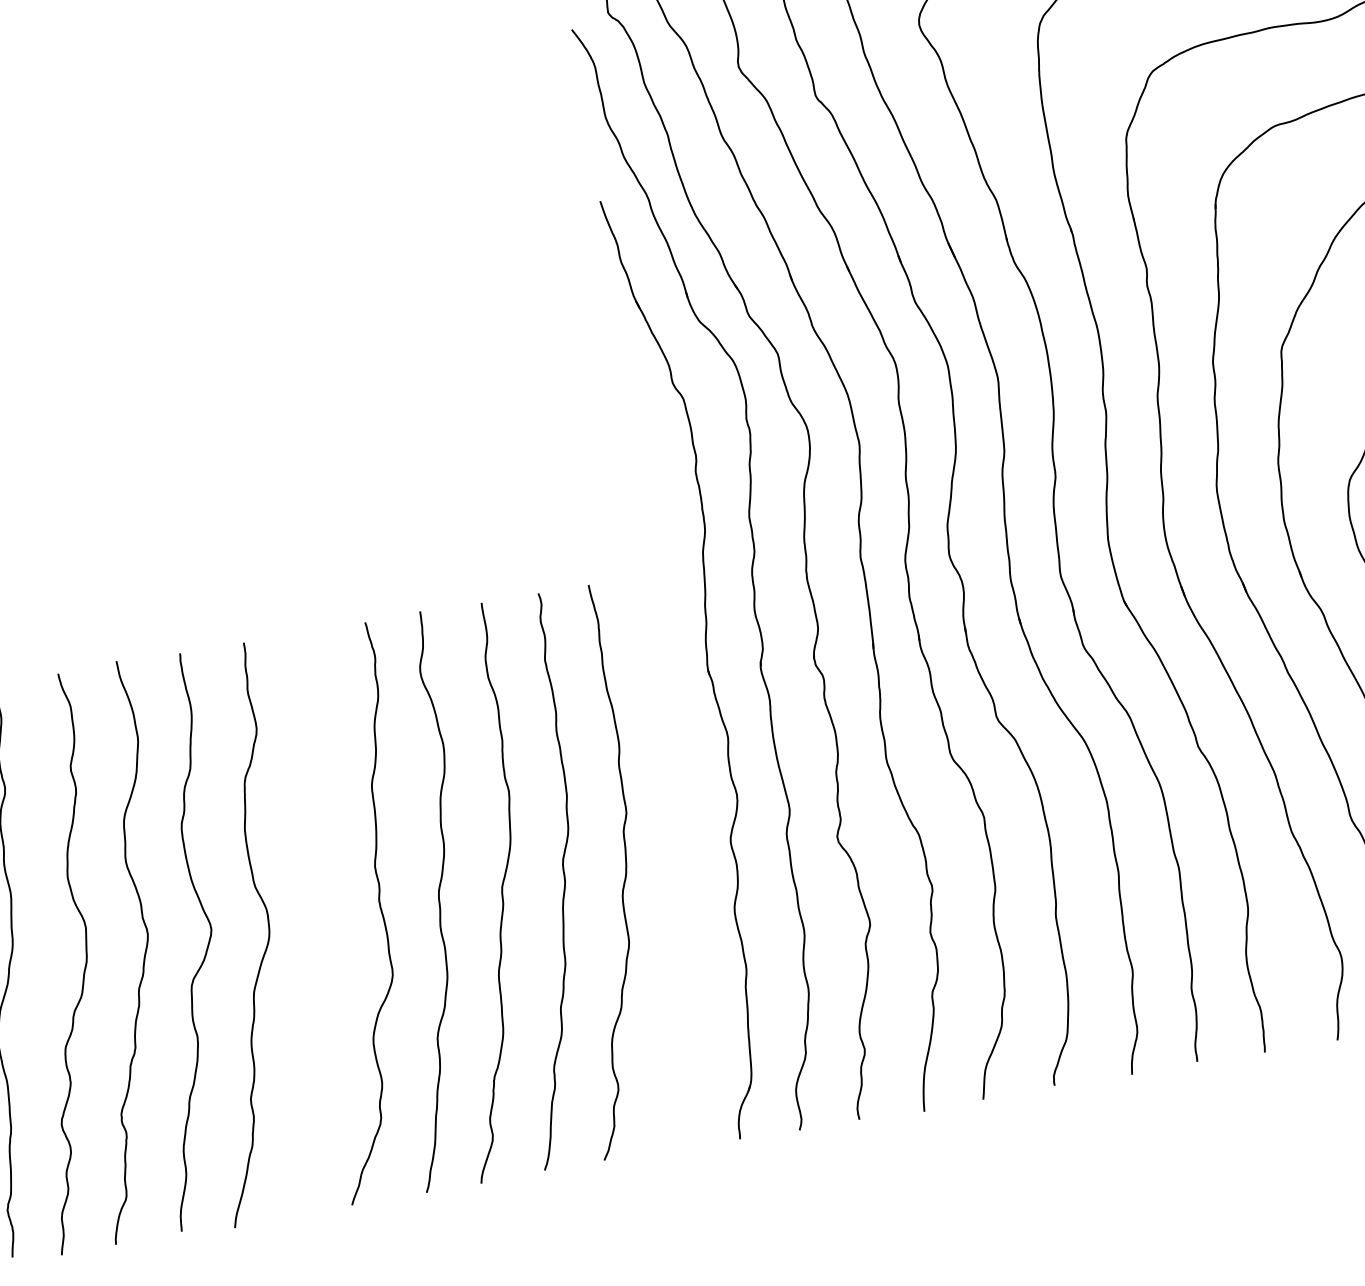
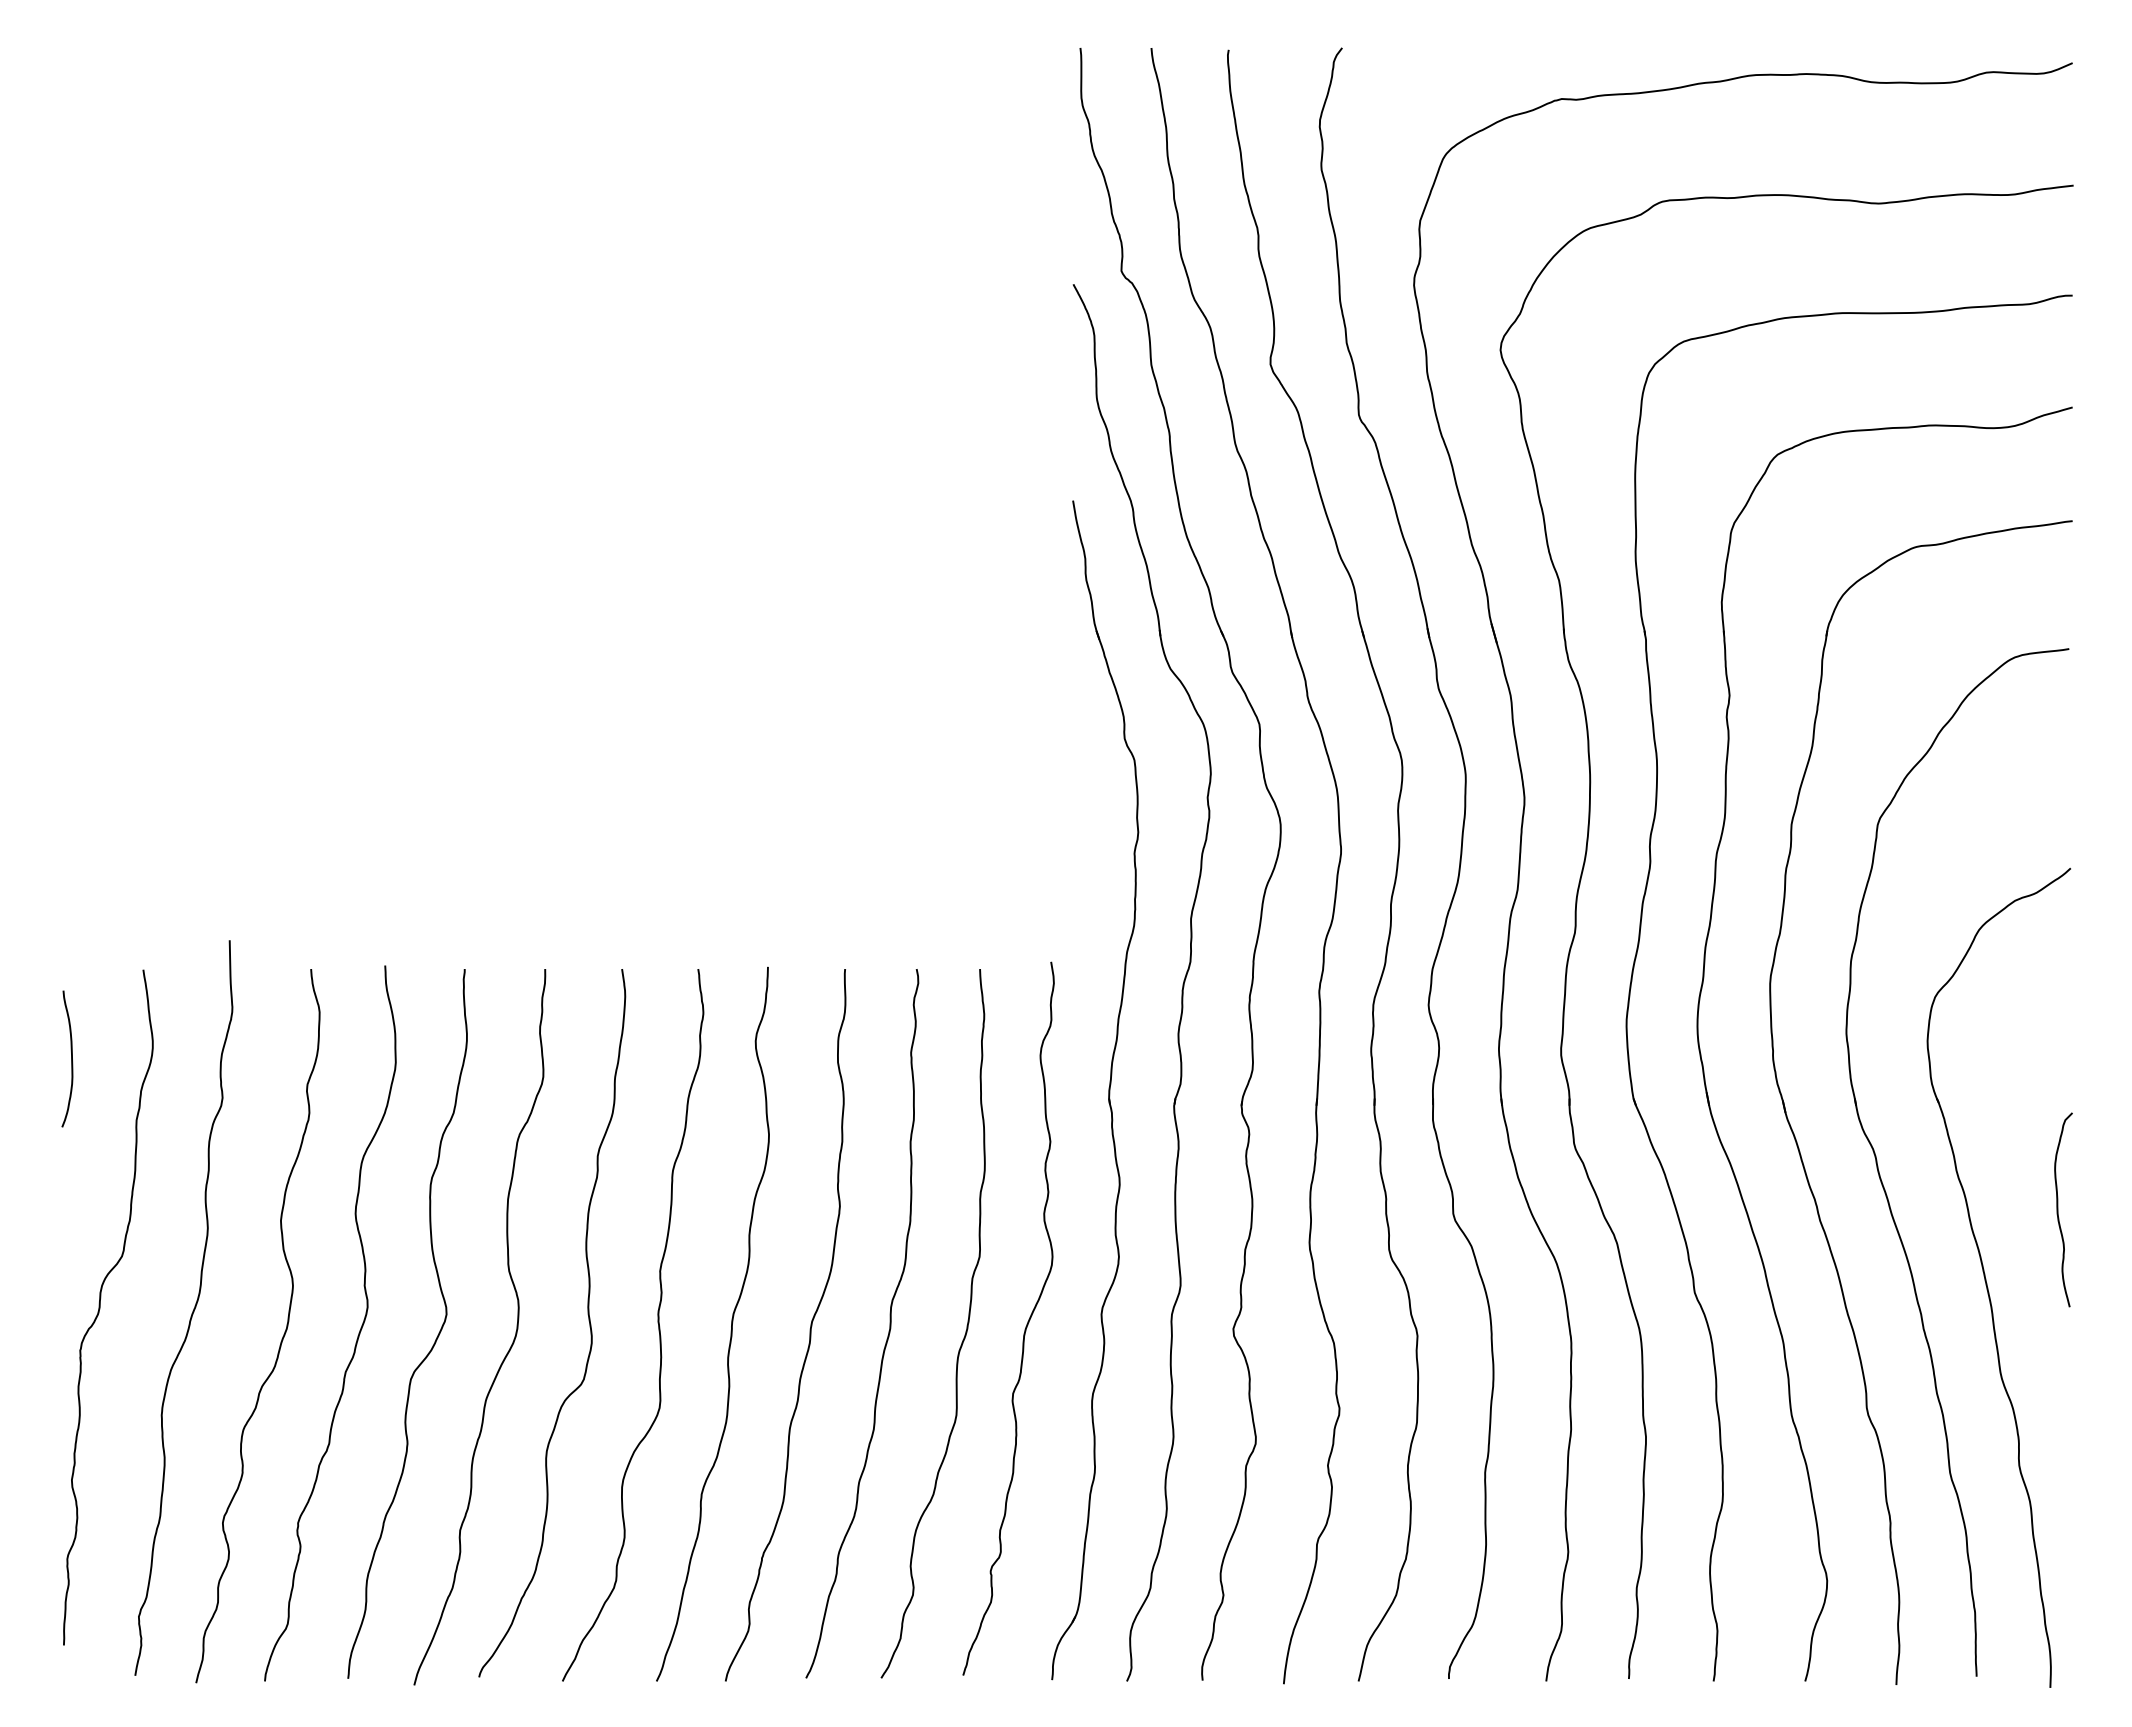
curve: (672, 862) -> (1025, 1326), added
curve: (324, 916) -> (588, 1321), added

